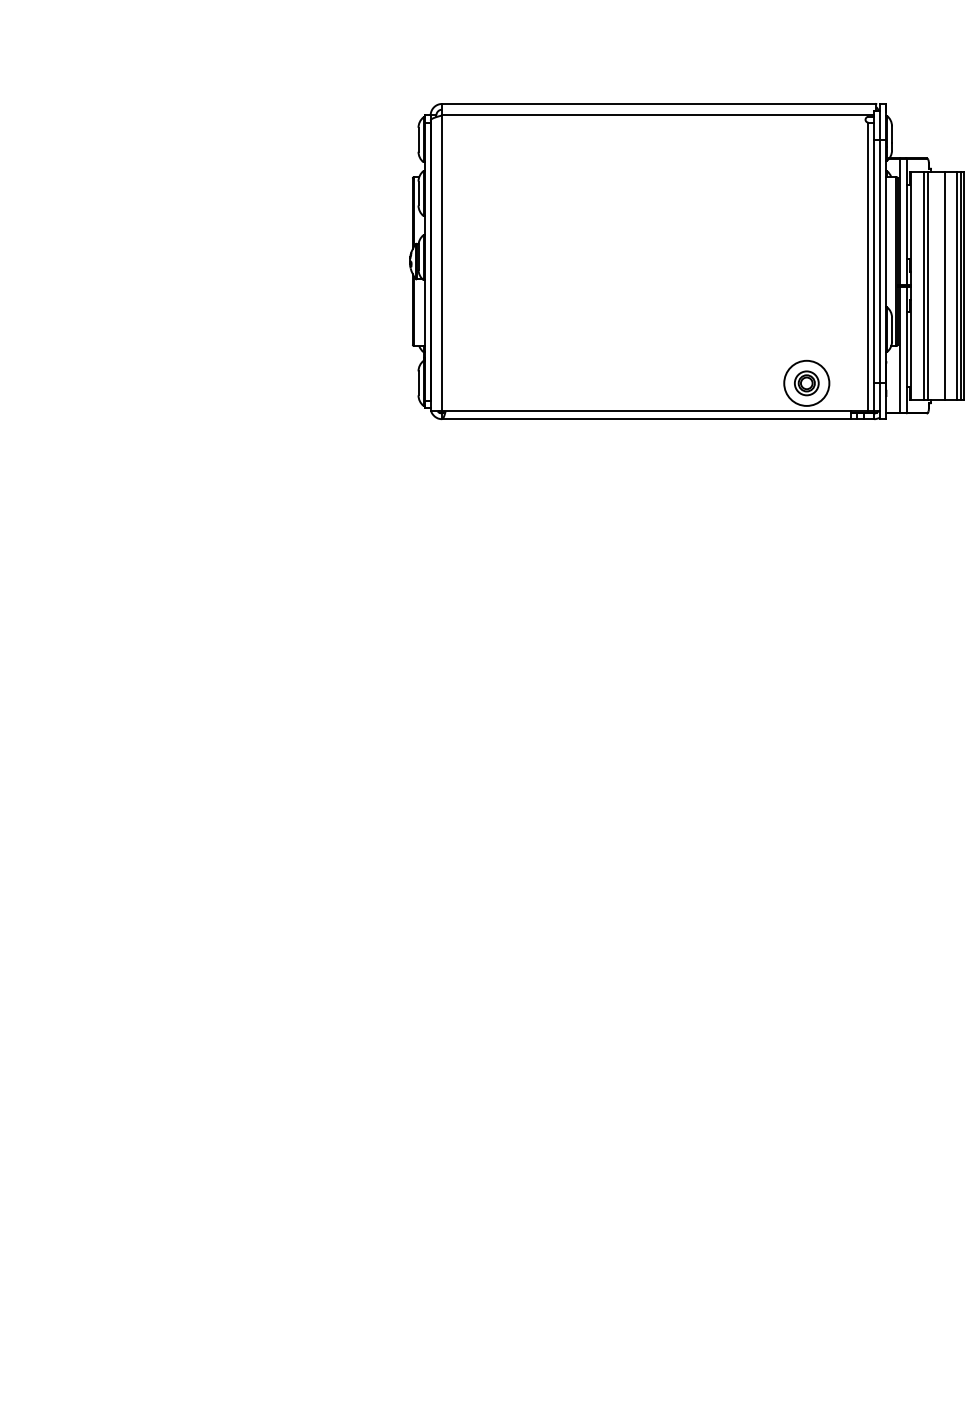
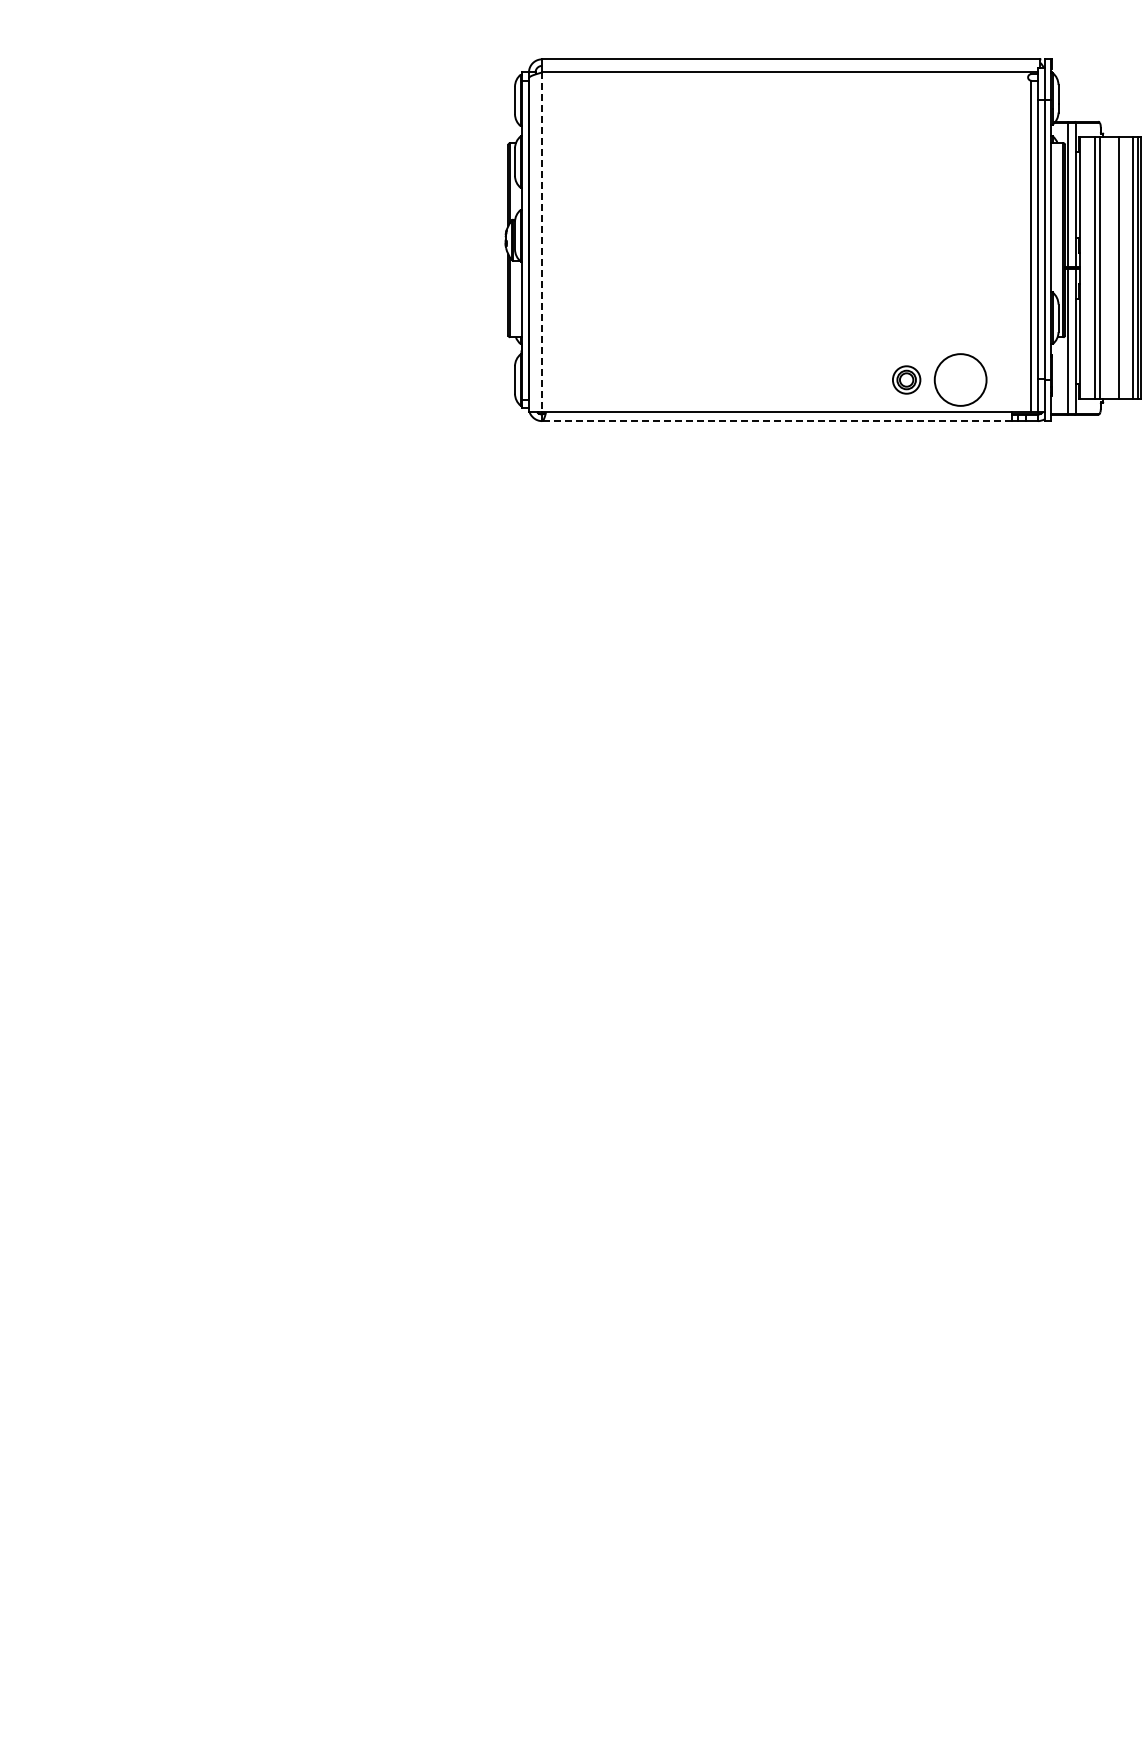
line: (442, 263) -> (542, 242), solid -> dashed
part: (806, 382) -> (906, 379), moved
line: (646, 419) -> (776, 421), solid -> dashed

